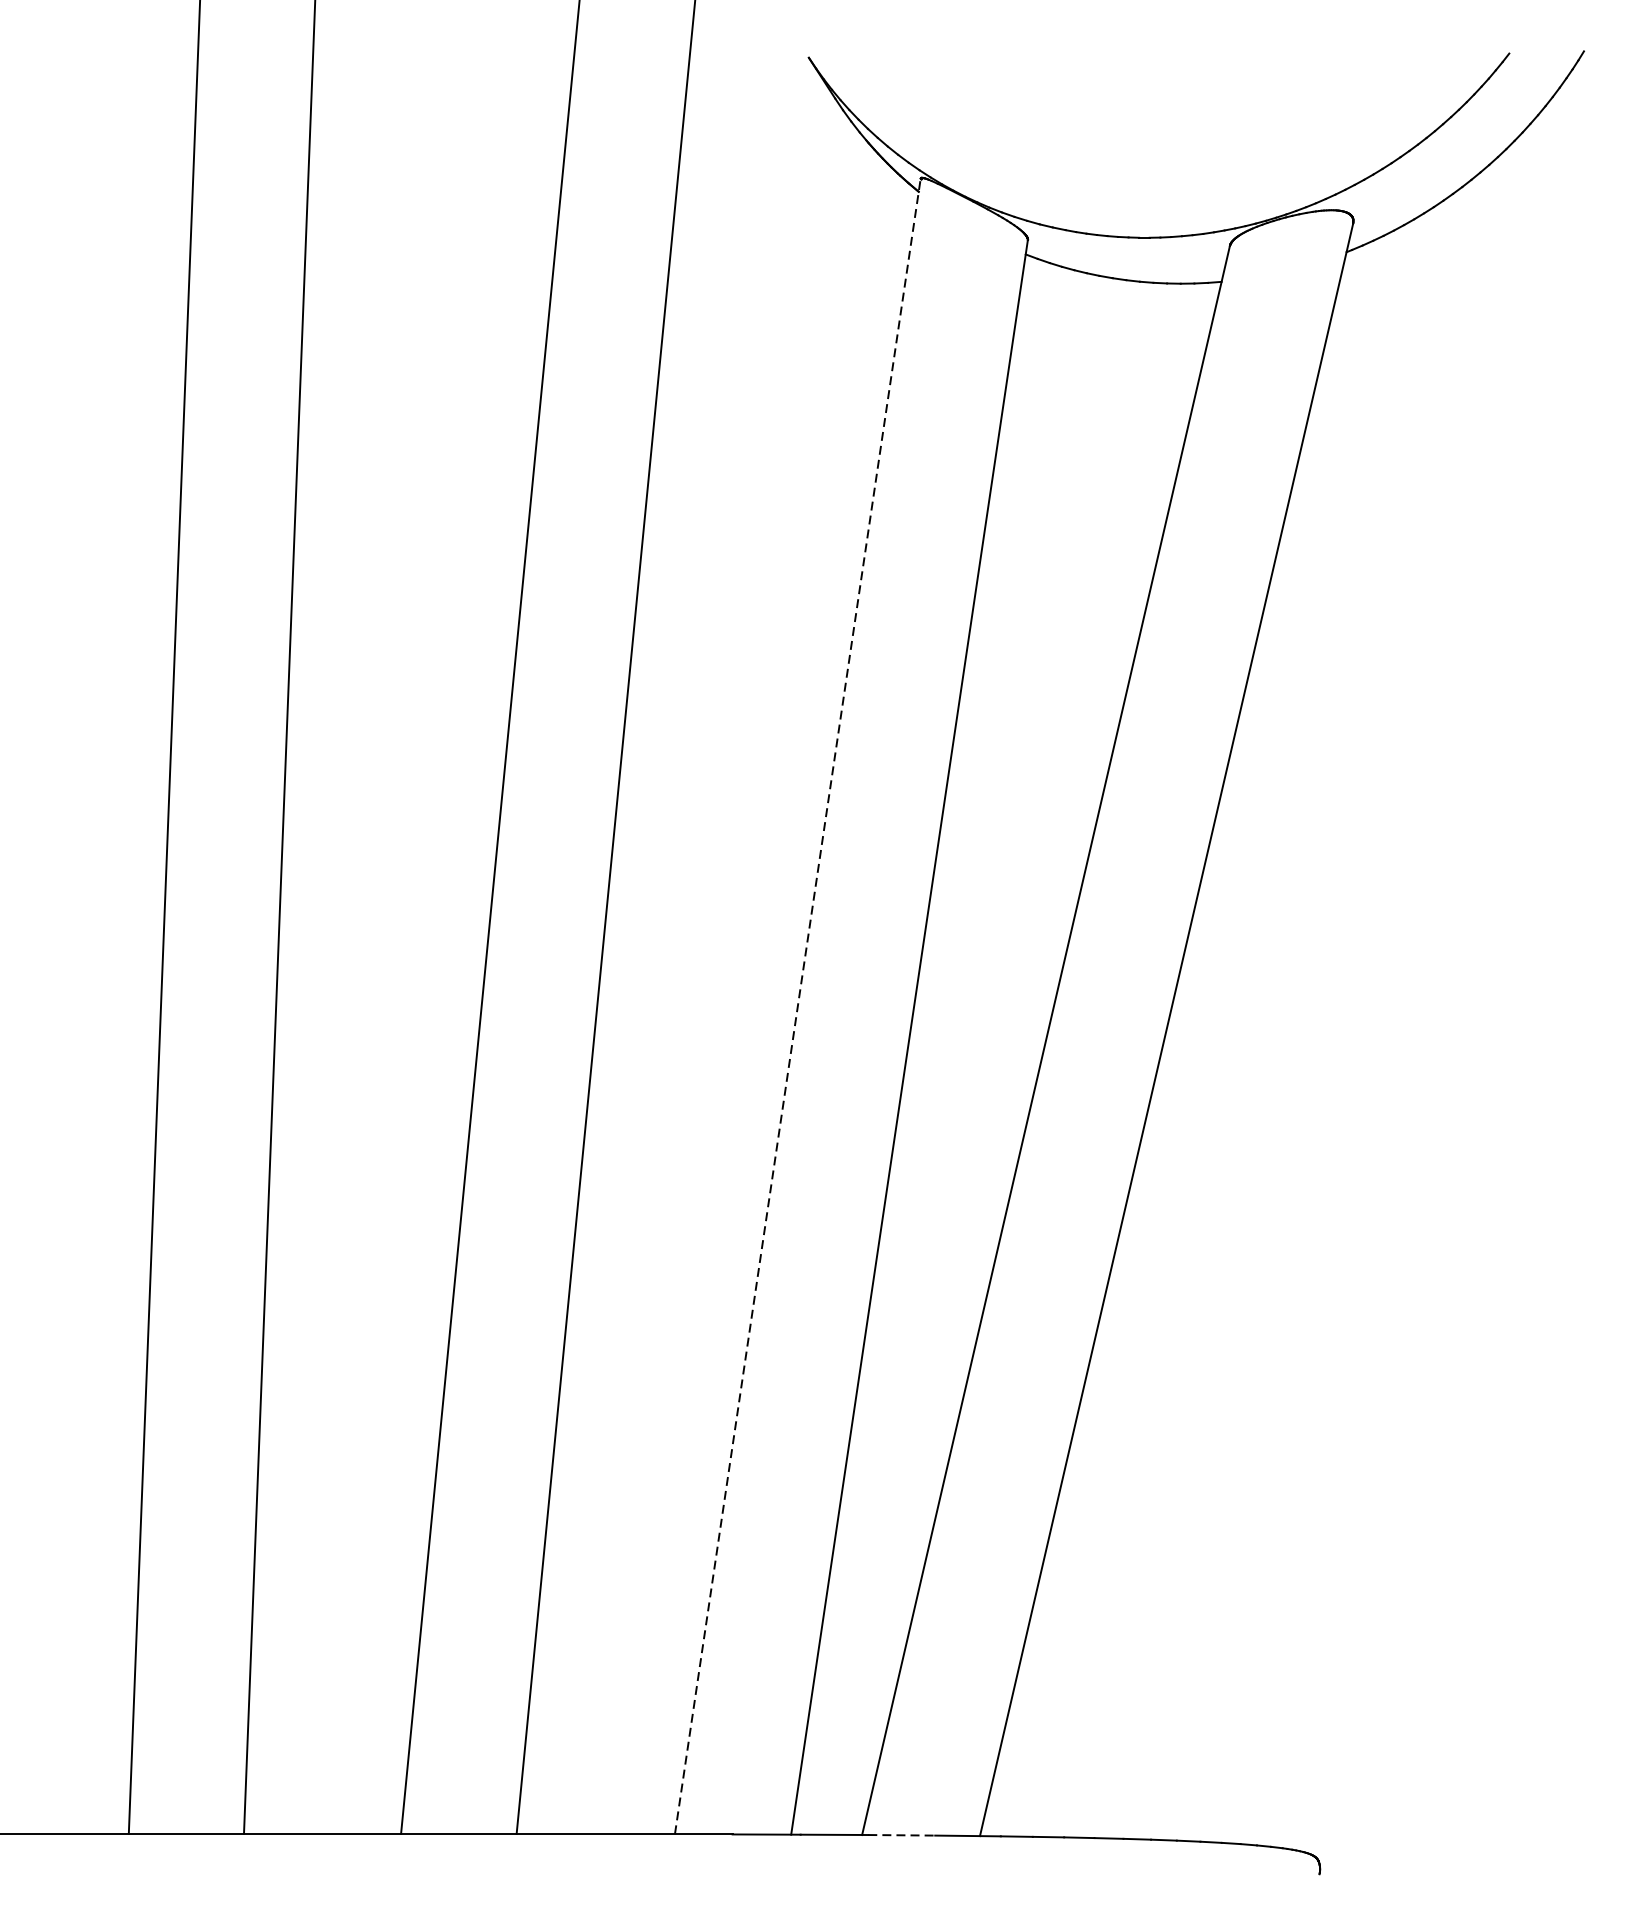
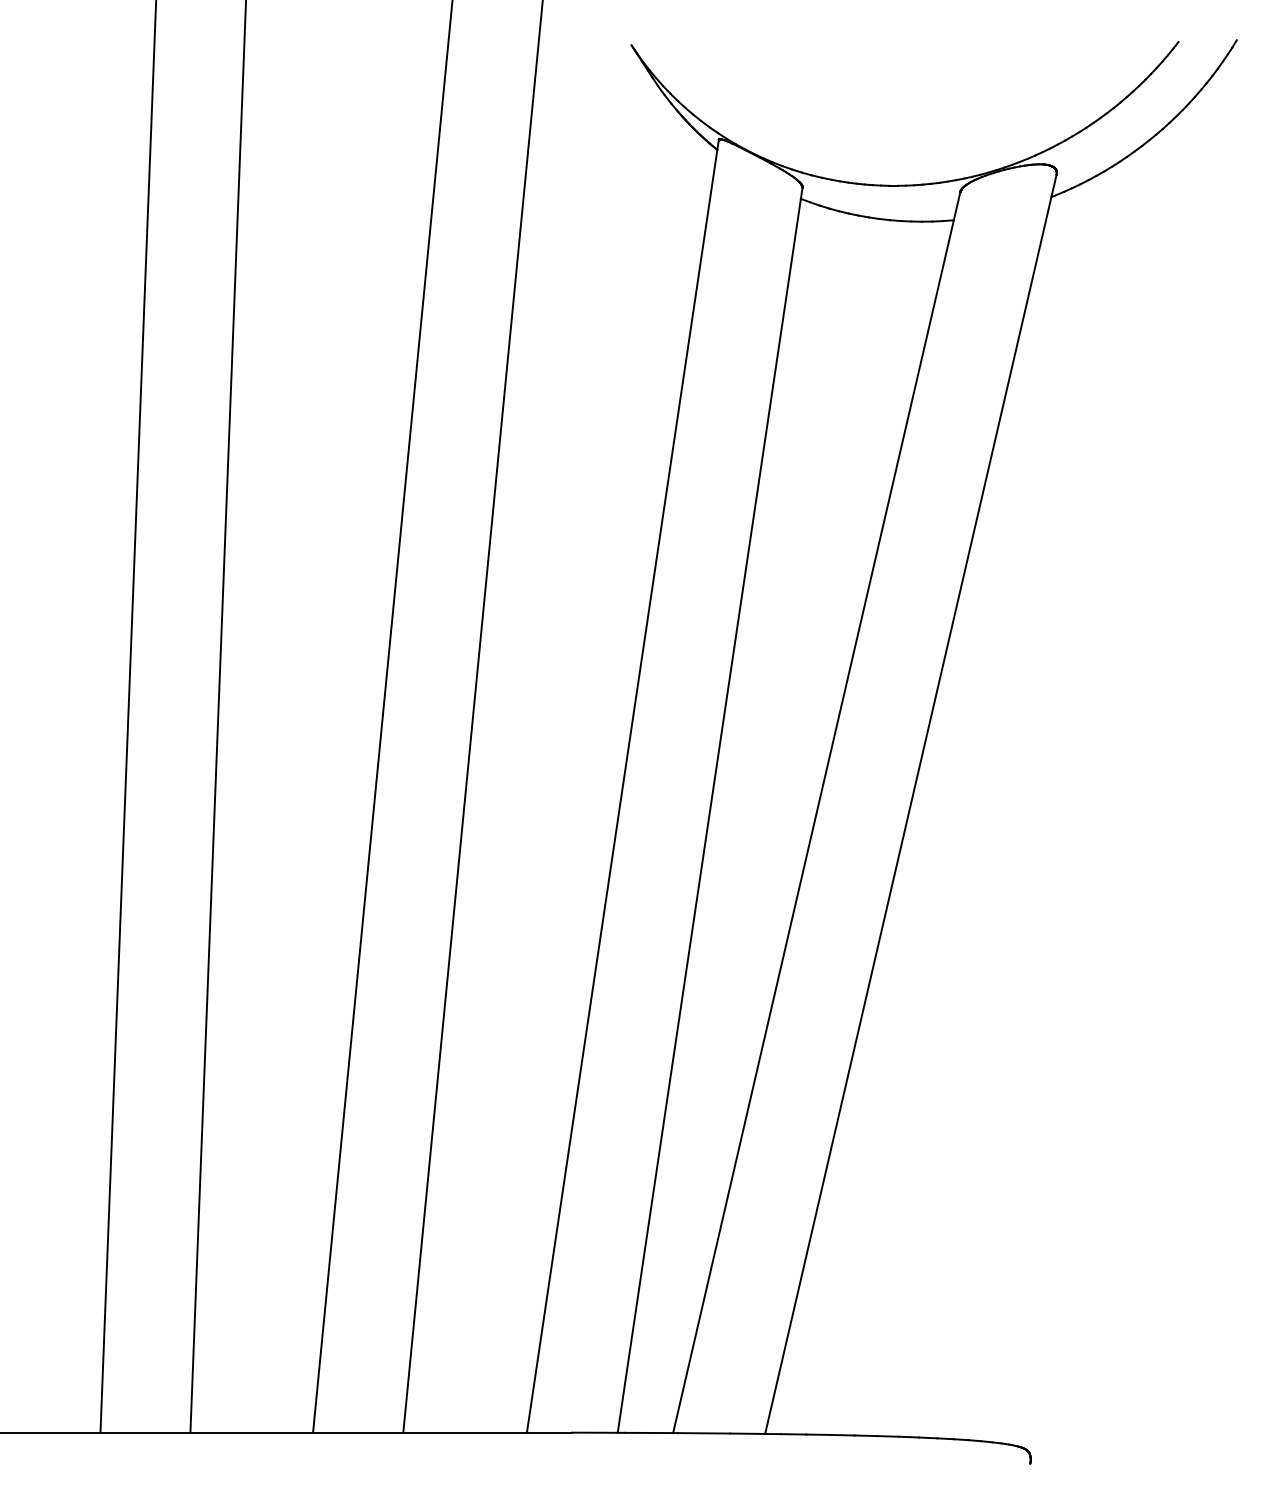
line: (797, 1005) -> (622, 785), dashed -> solid
line: (902, 1835) -> (704, 1433), dashed -> solid

